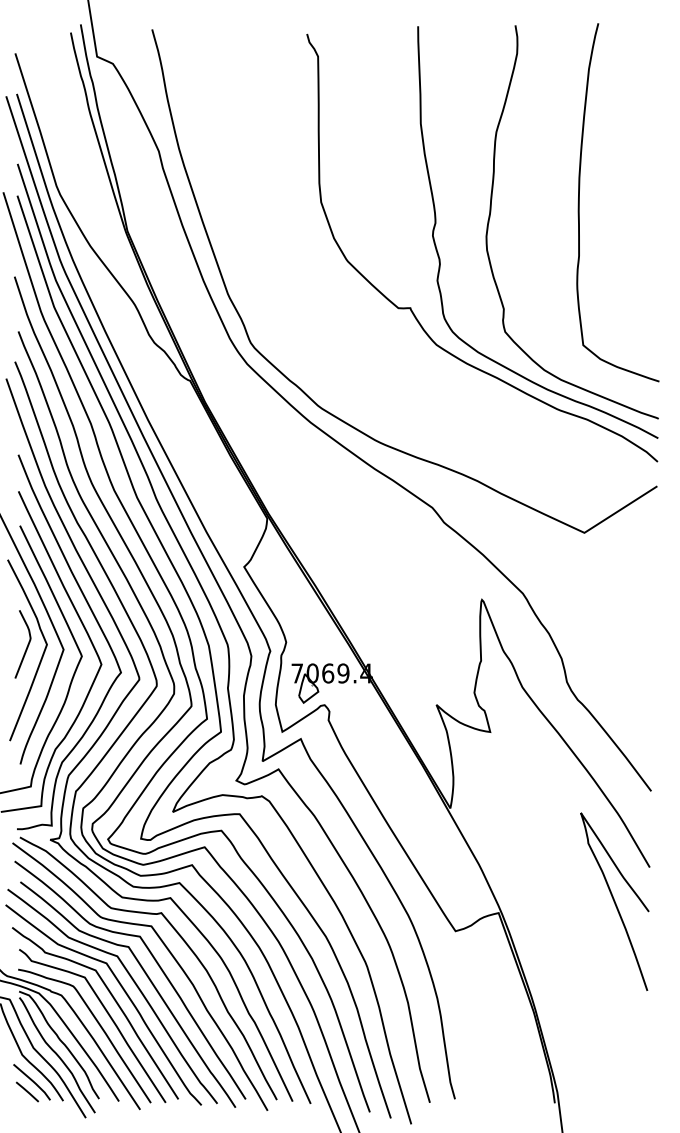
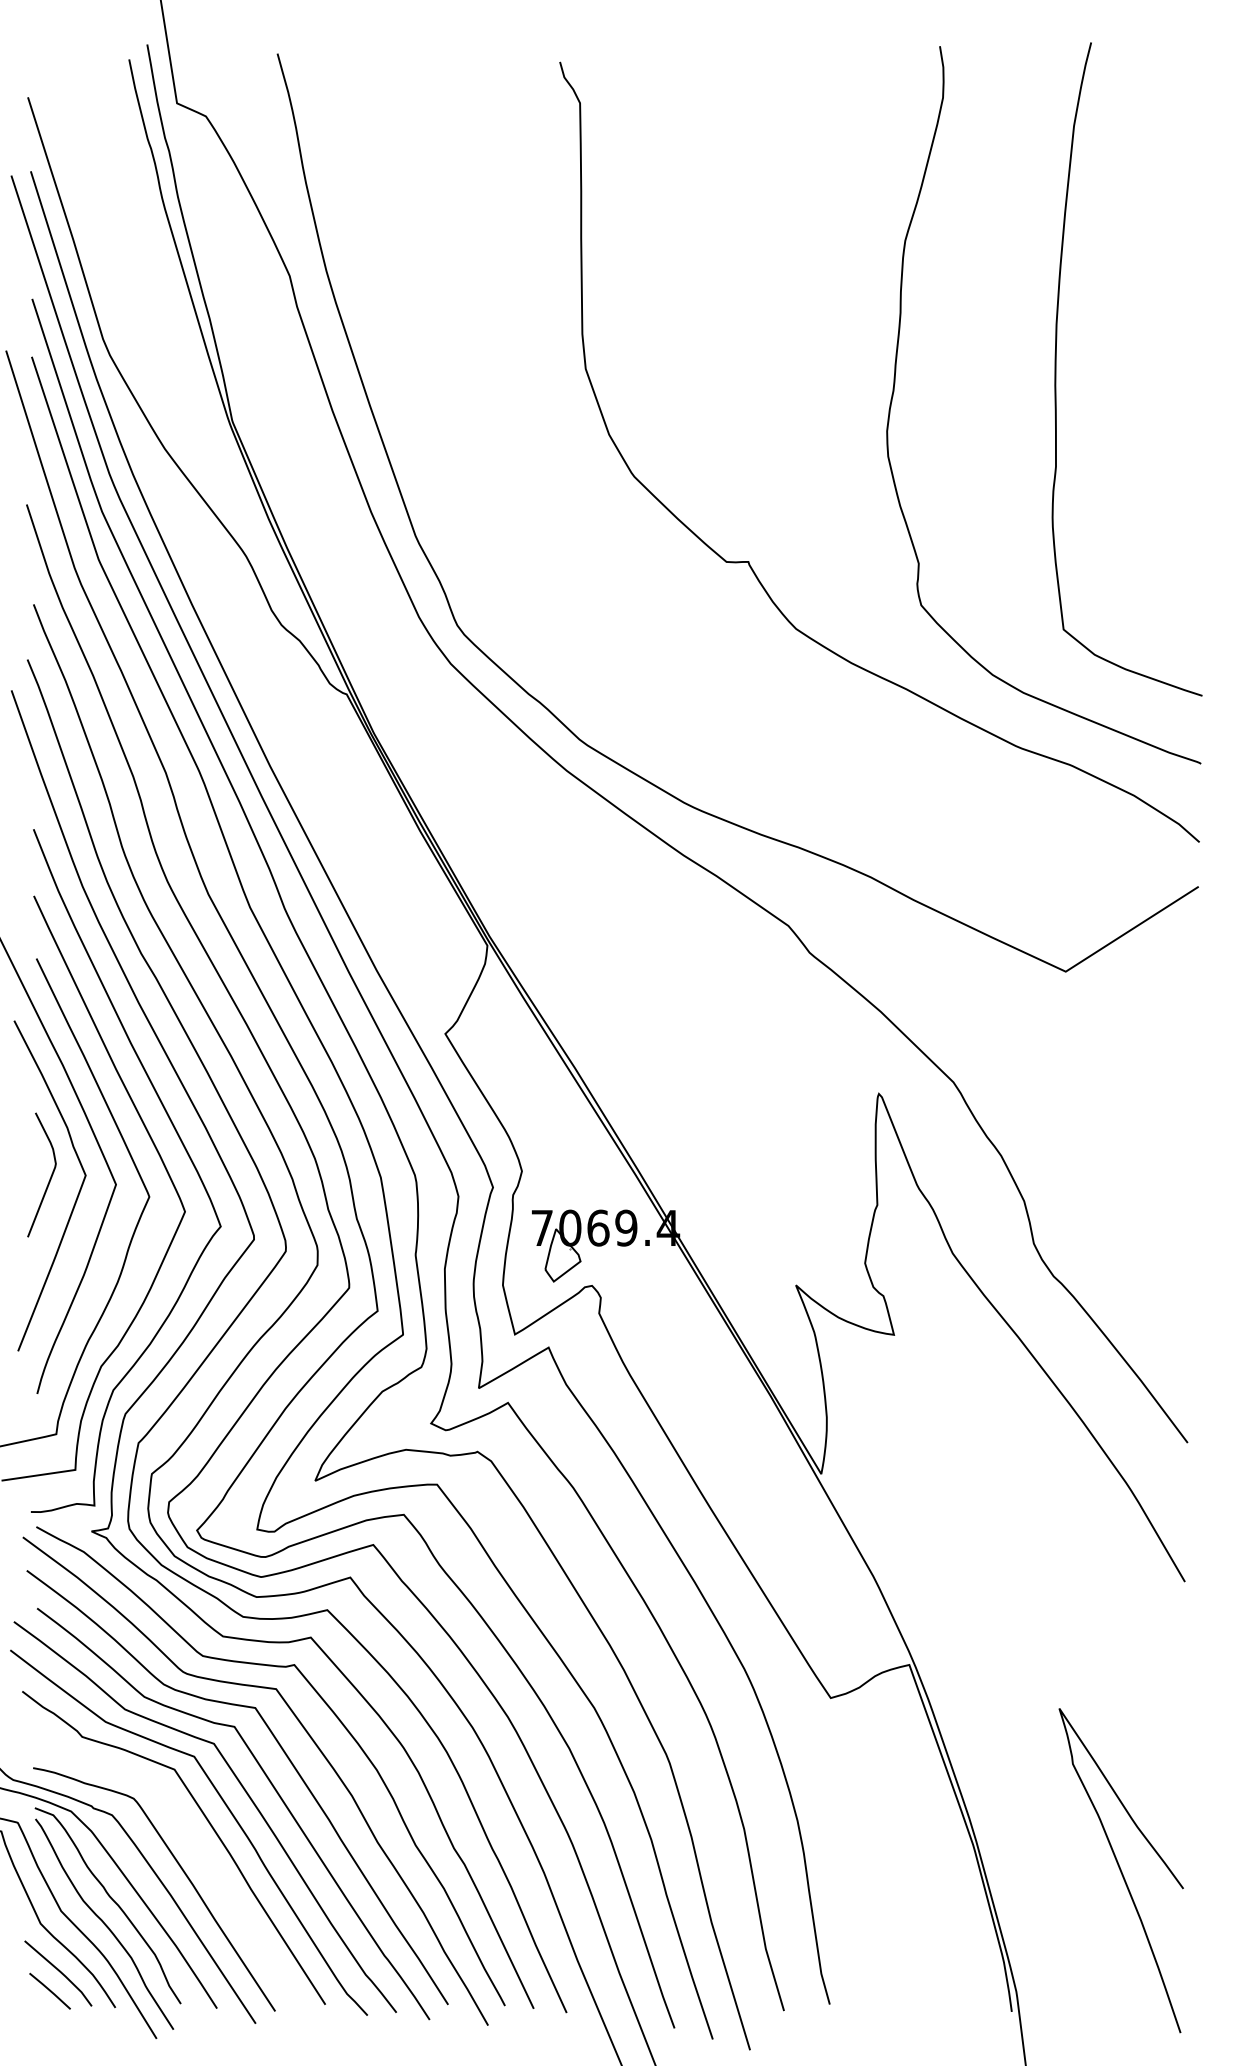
curve: (440, 258) -> (803, 471), removed
curve: (614, 901) -> (1120, 1869), moved
curve: (107, 1014) -> (196, 1849), removed

